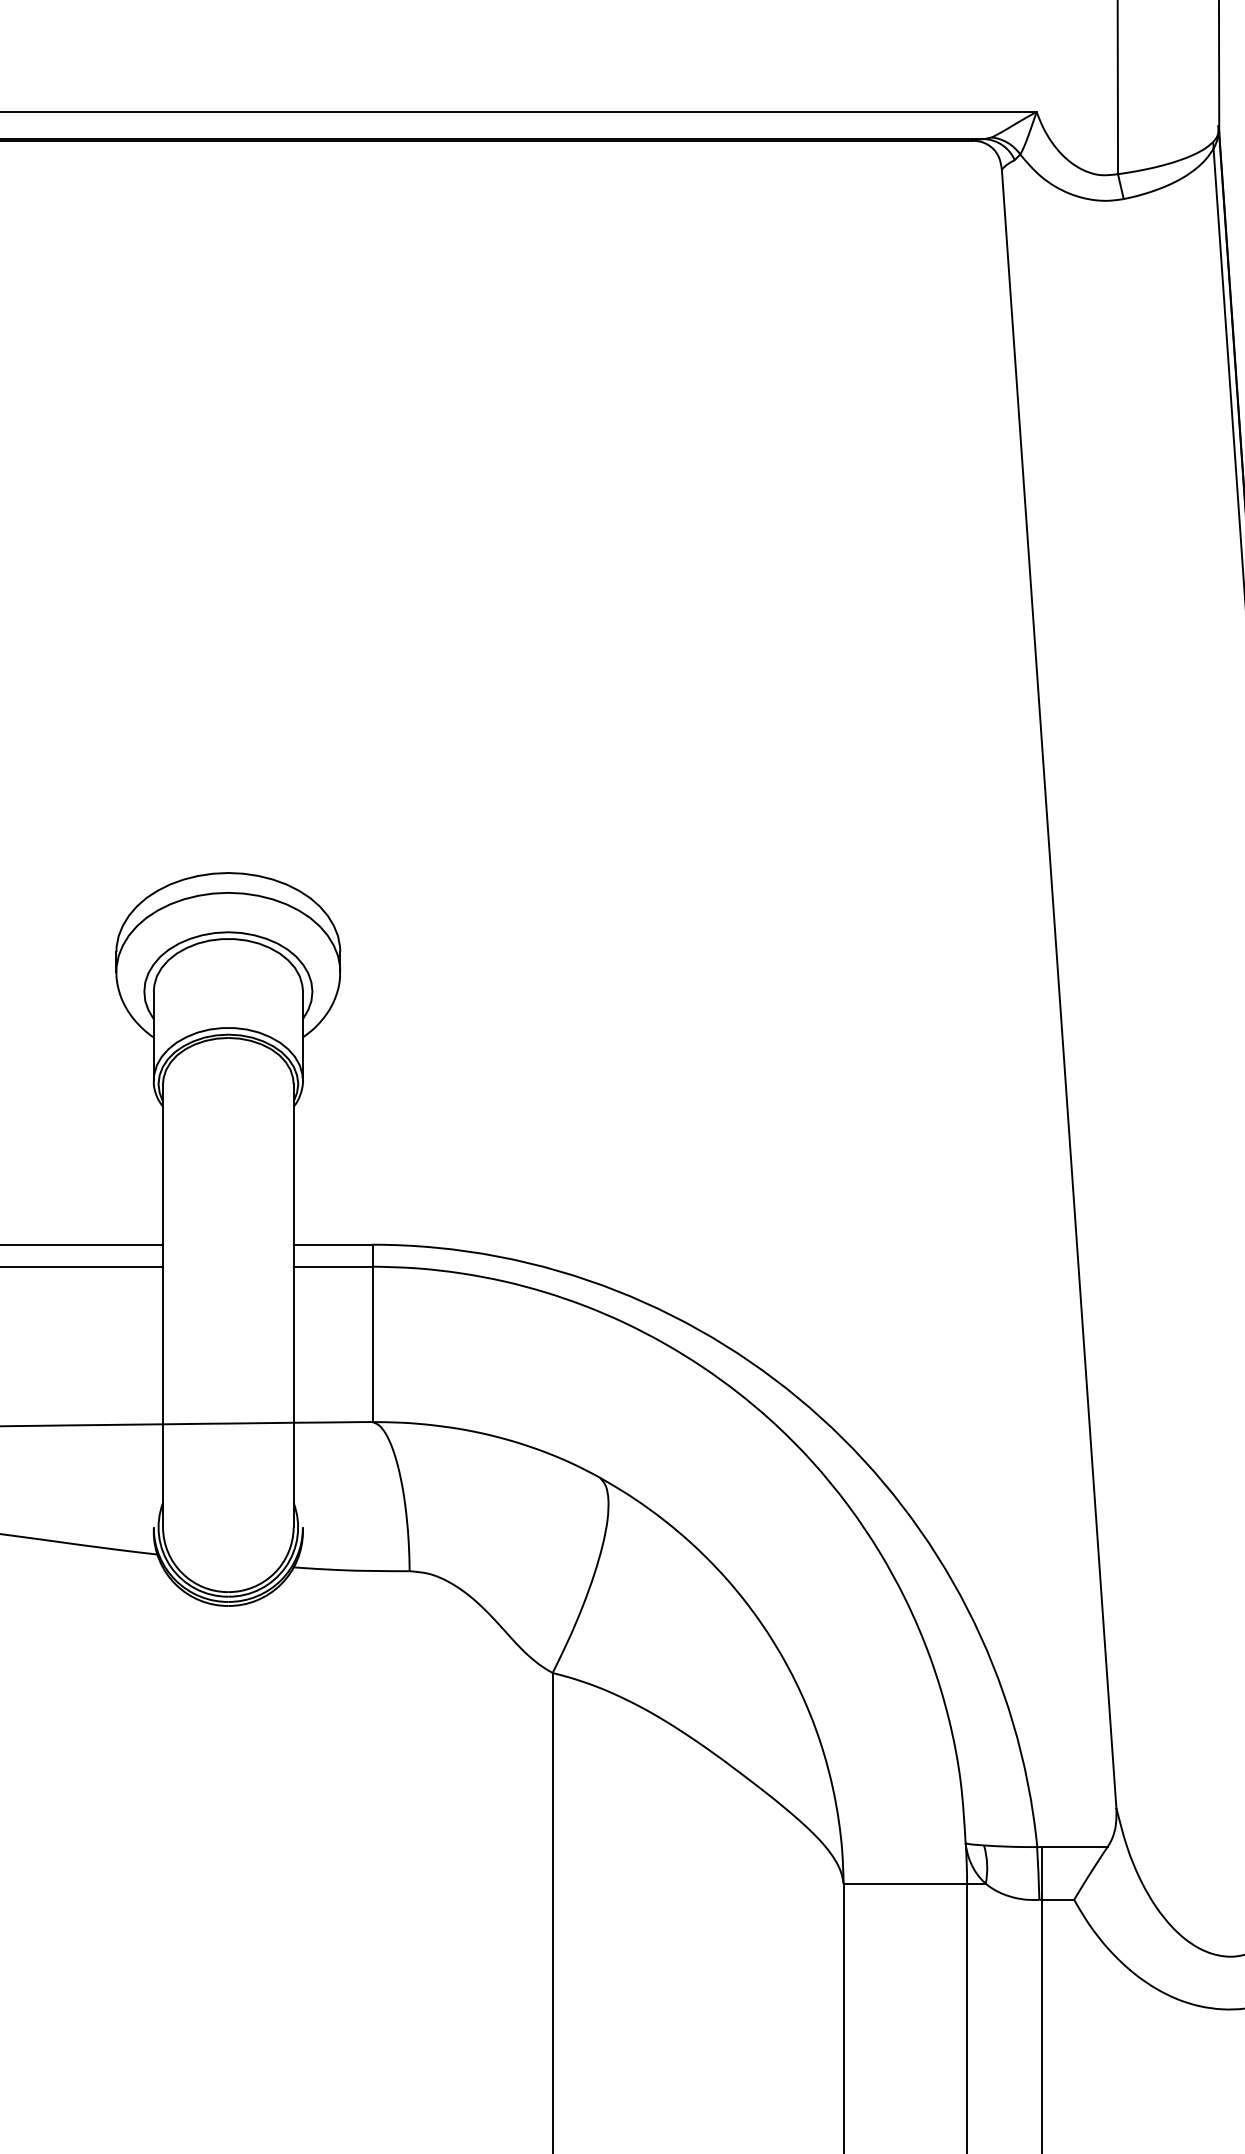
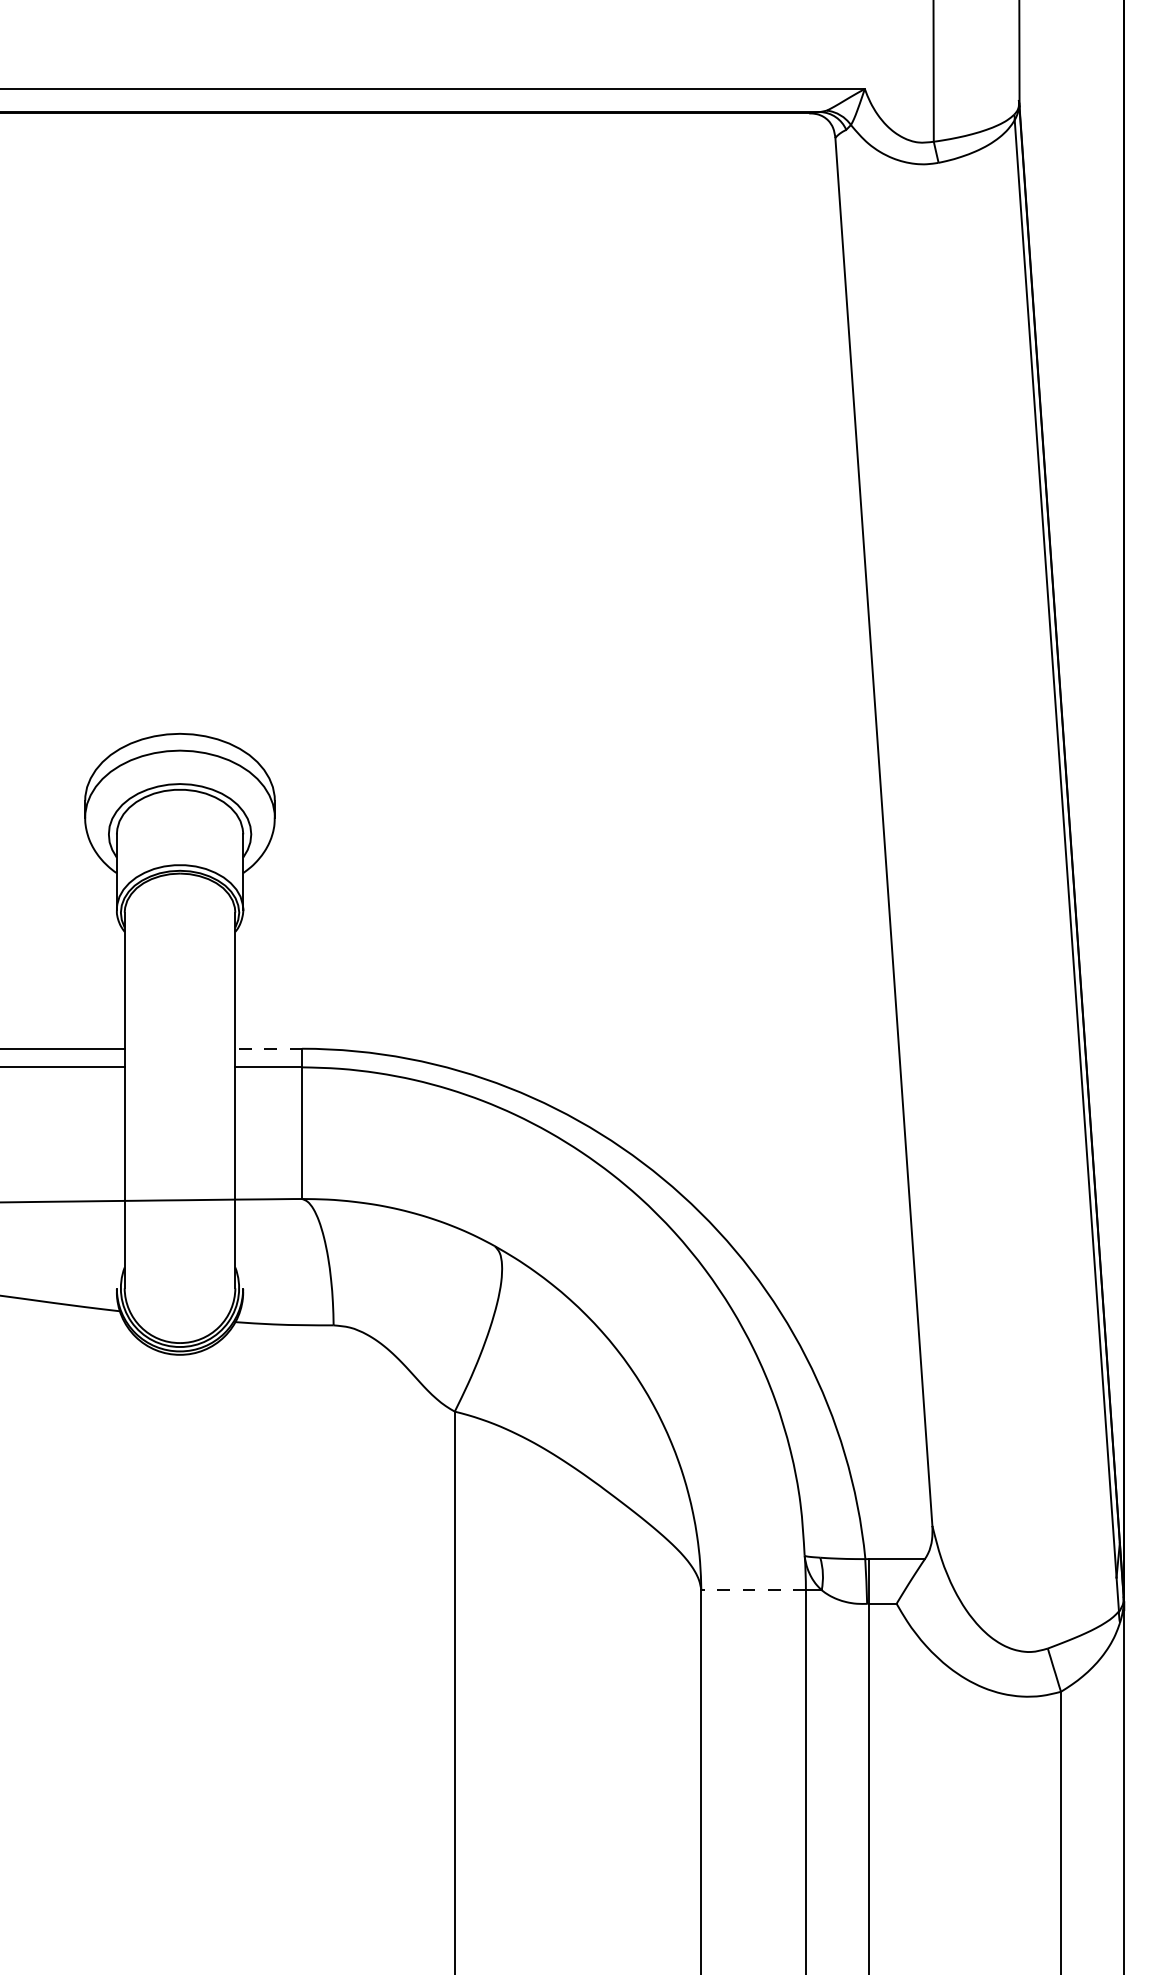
line: (332, 1244) -> (268, 1048), solid -> dashed
line: (905, 1884) -> (753, 1590), solid -> dashed

